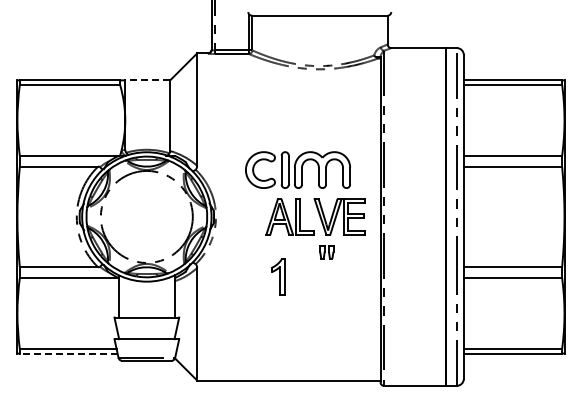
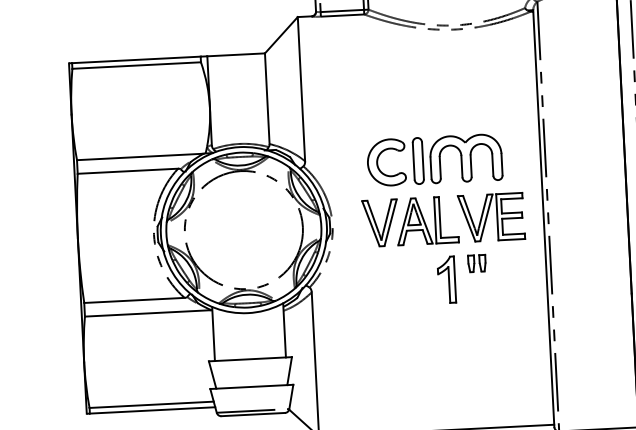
line: (147, 80) -> (235, 55), dashed -> solid
part: (253, 216) -> (380, 222), added
part: (278, 276) -> (446, 279), moved
line: (68, 353) -> (152, 410), dashed -> solid

